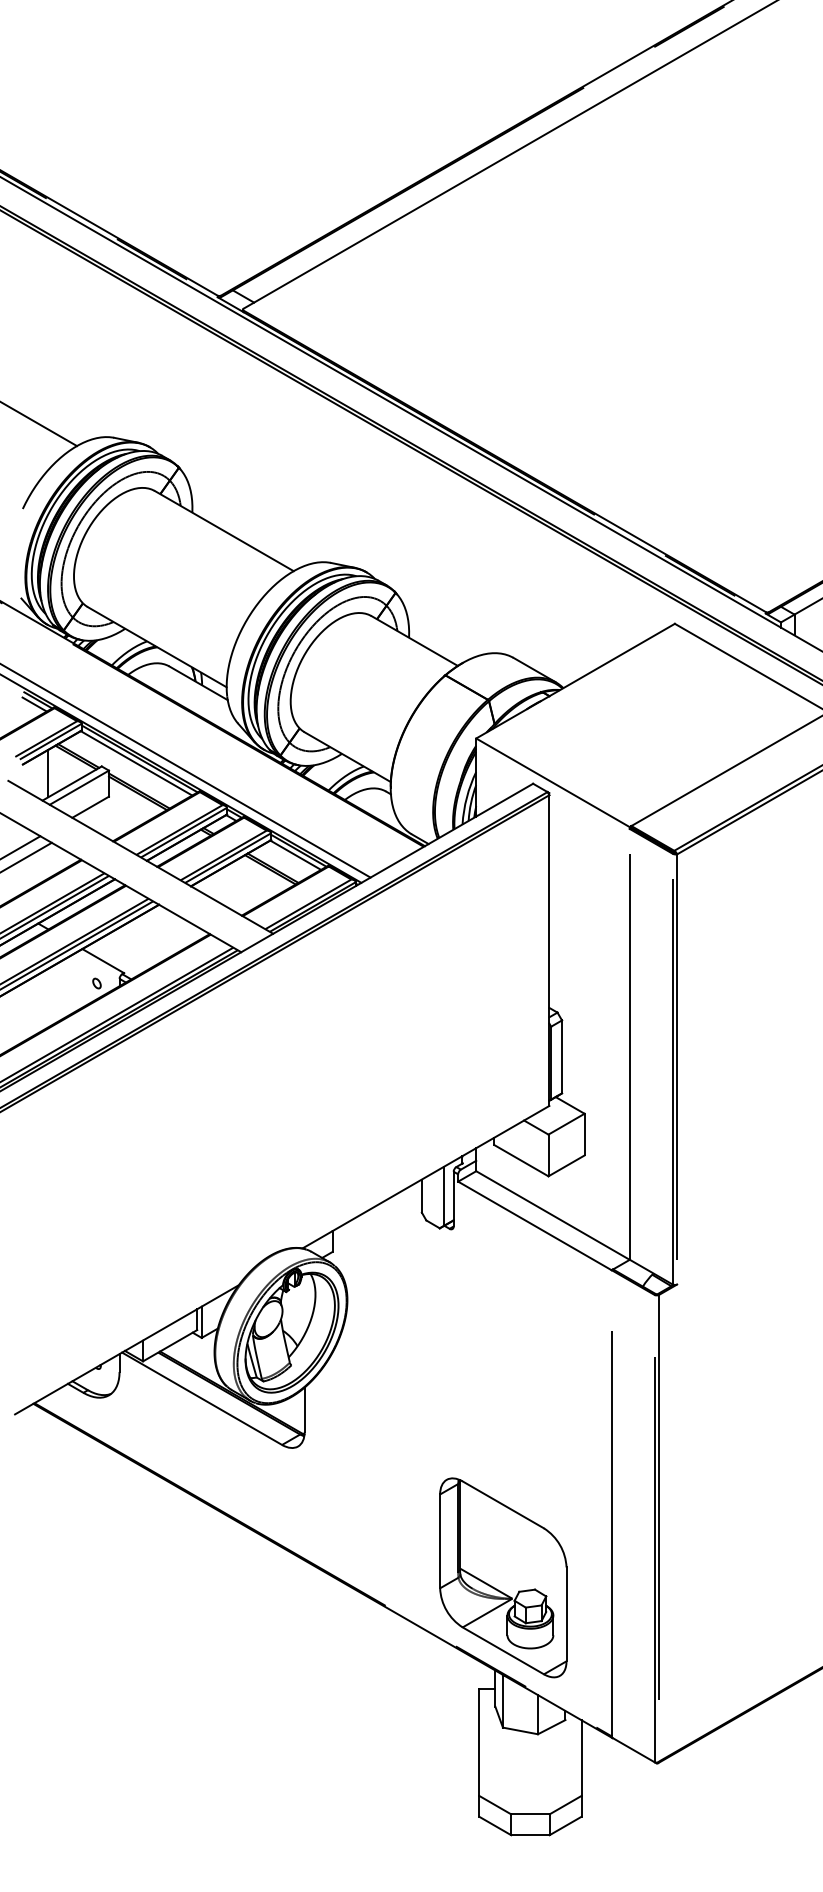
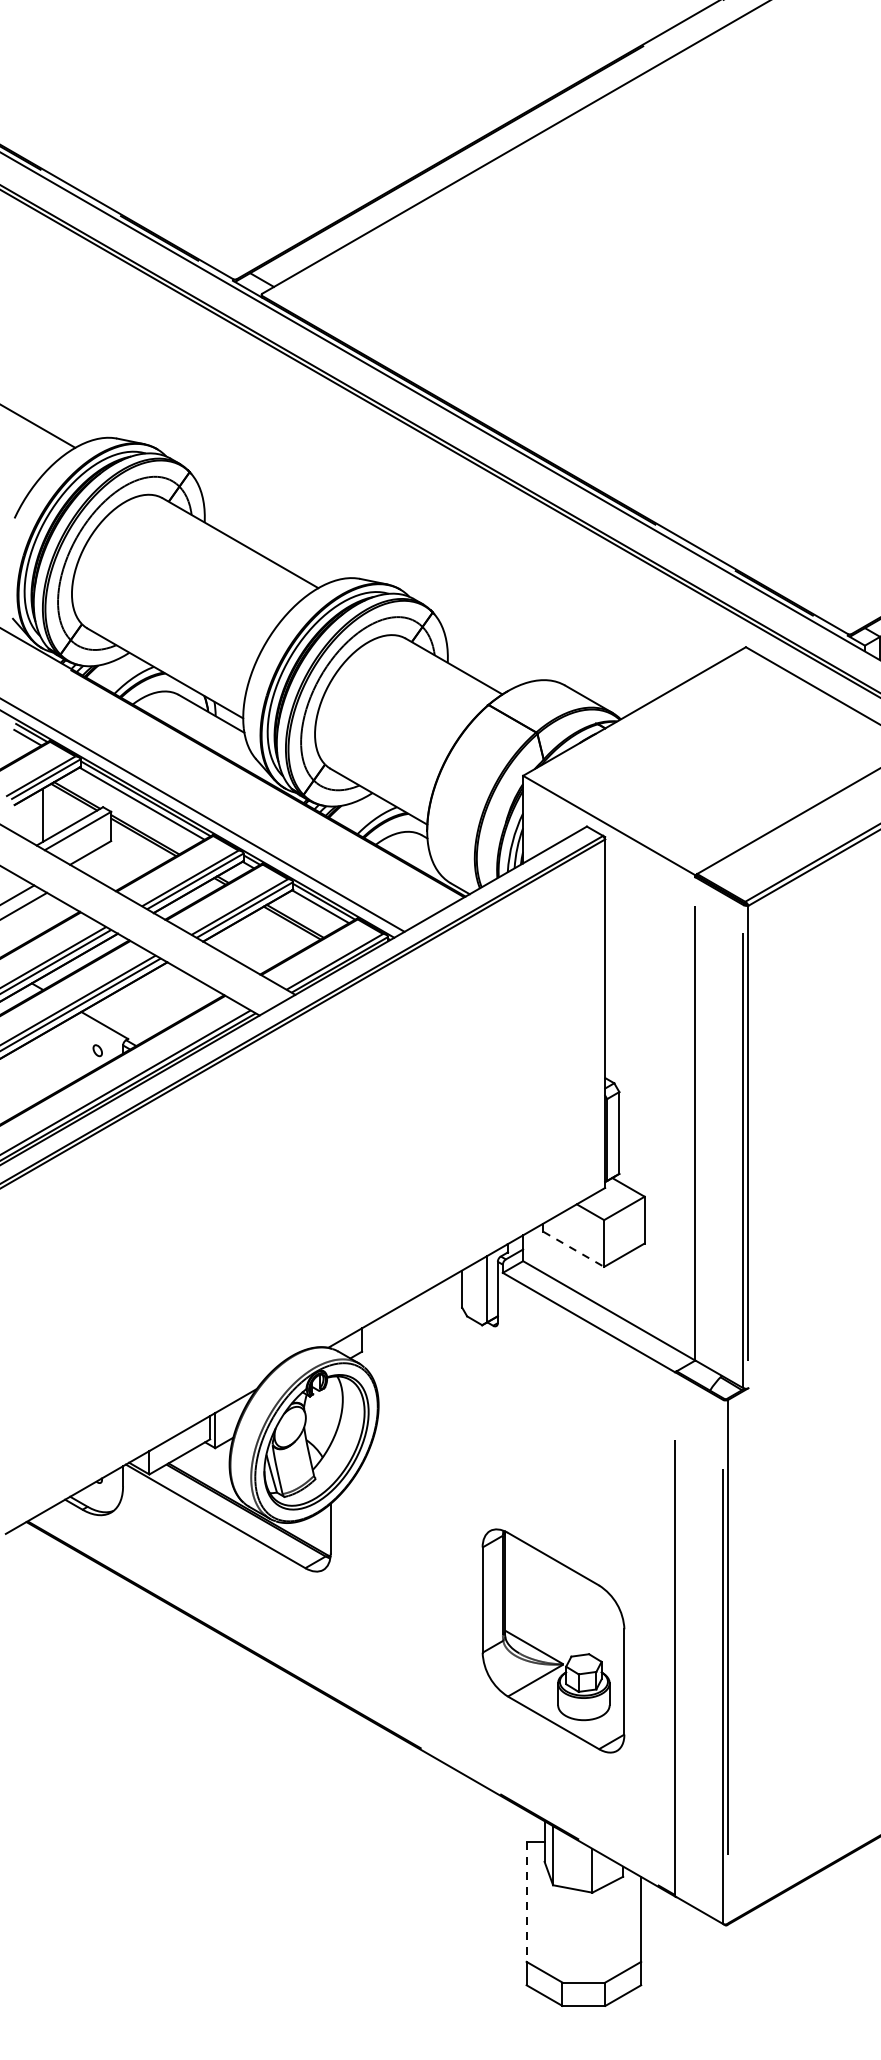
line: (521, 1160) -> (573, 1249), solid -> dashed
part: (503, 1577) -> (553, 1640), moved
line: (479, 1743) -> (526, 1903), solid -> dashed

